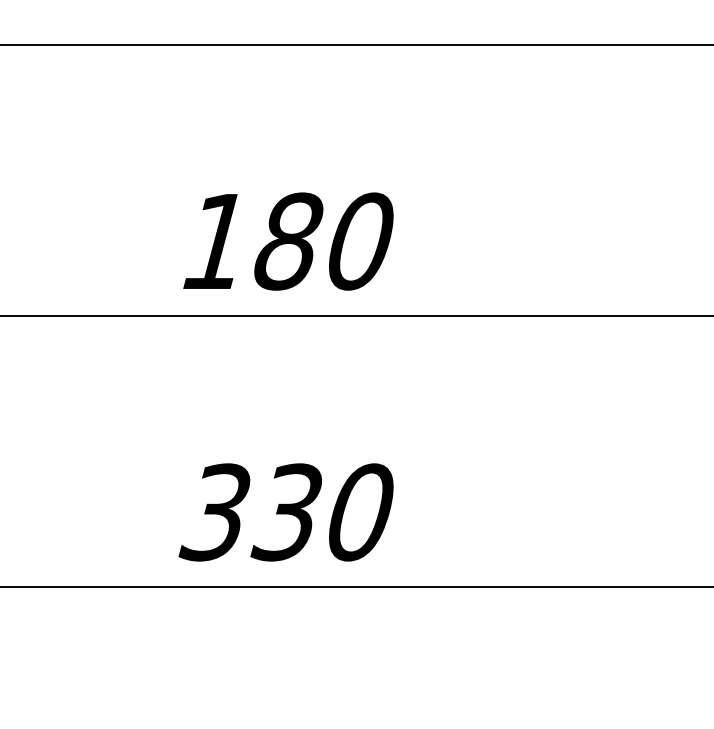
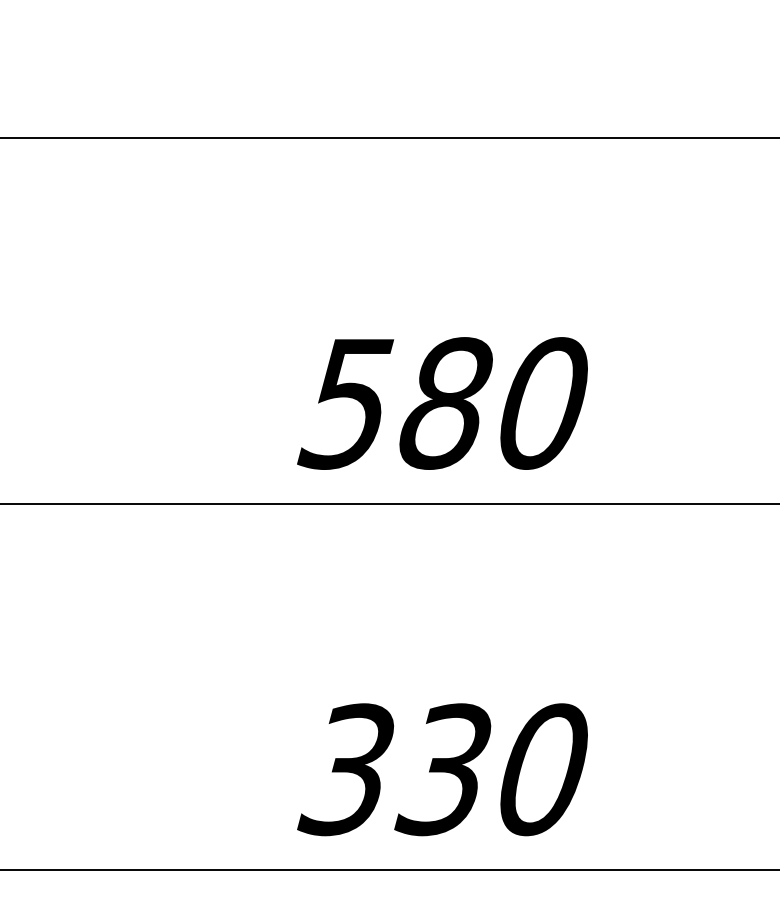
text: (214, 242) -> (345, 404), 180 -> 580

